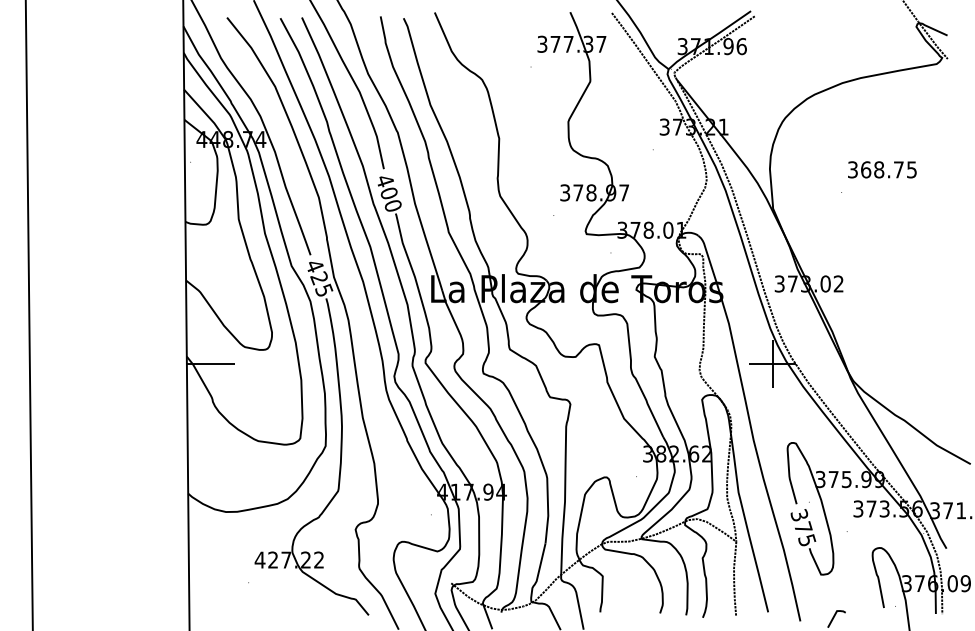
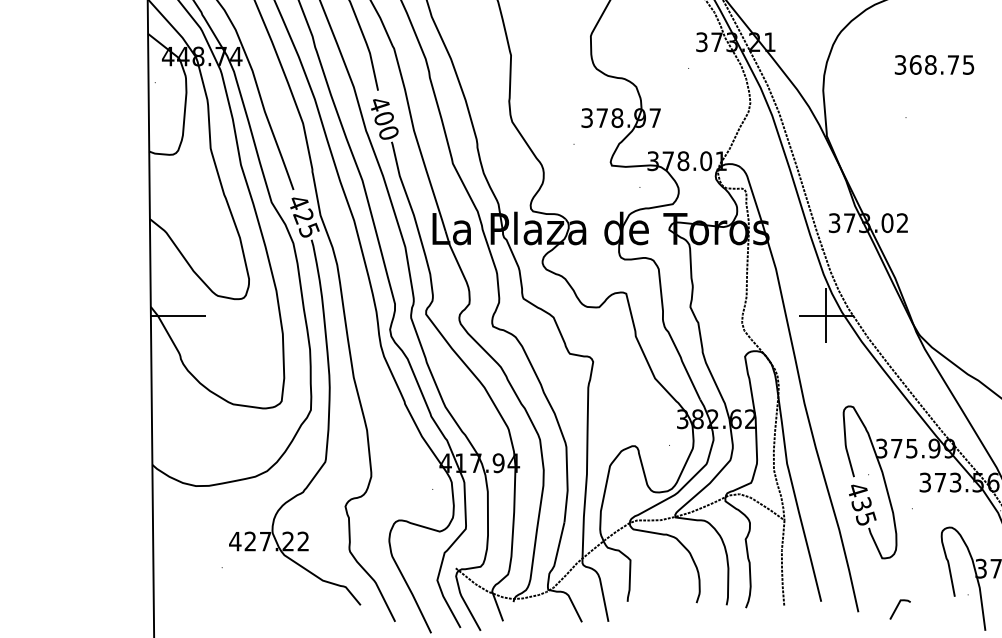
text: (882, 169) -> (934, 64), moved
text: (801, 521) -> (859, 497), 375 -> 435

